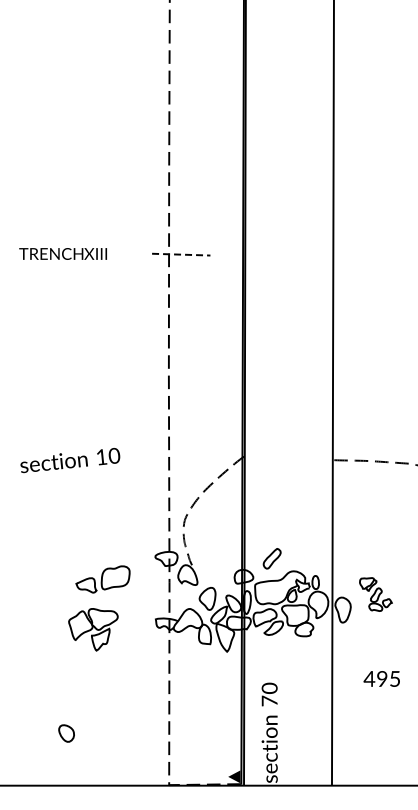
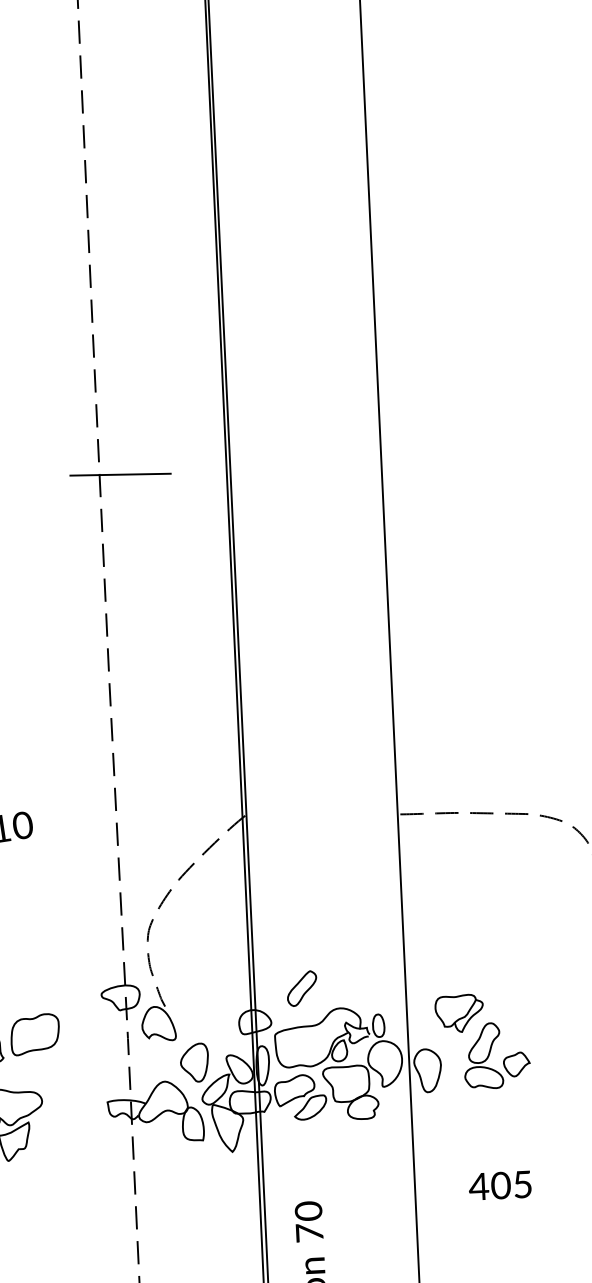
line: (181, 254) -> (120, 474), dashed -> solid
part: (375, 594) -> (482, 1041), size x1.67
text: (381, 679) -> (499, 1186), 495 -> 405

